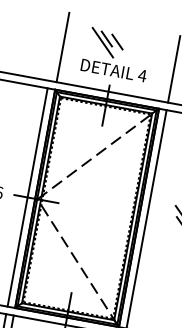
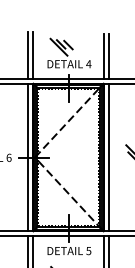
line: (55, 45) -> (28, 54), added
line: (166, 66) -> (103, 55), added

